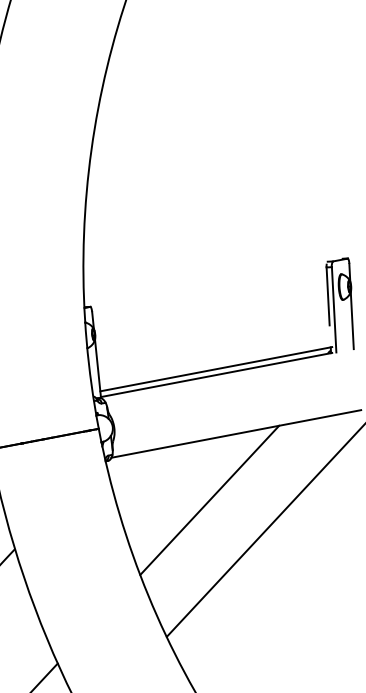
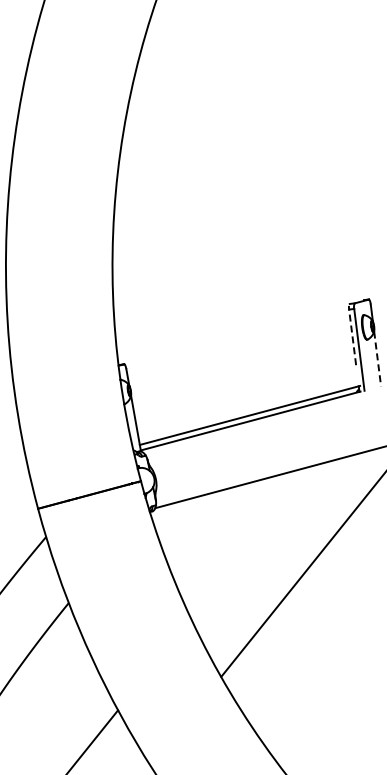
line: (328, 295) -> (352, 336), solid -> dashed
line: (352, 320) -> (377, 358), solid -> dashed
line: (209, 500) -> (252, 542), removed

